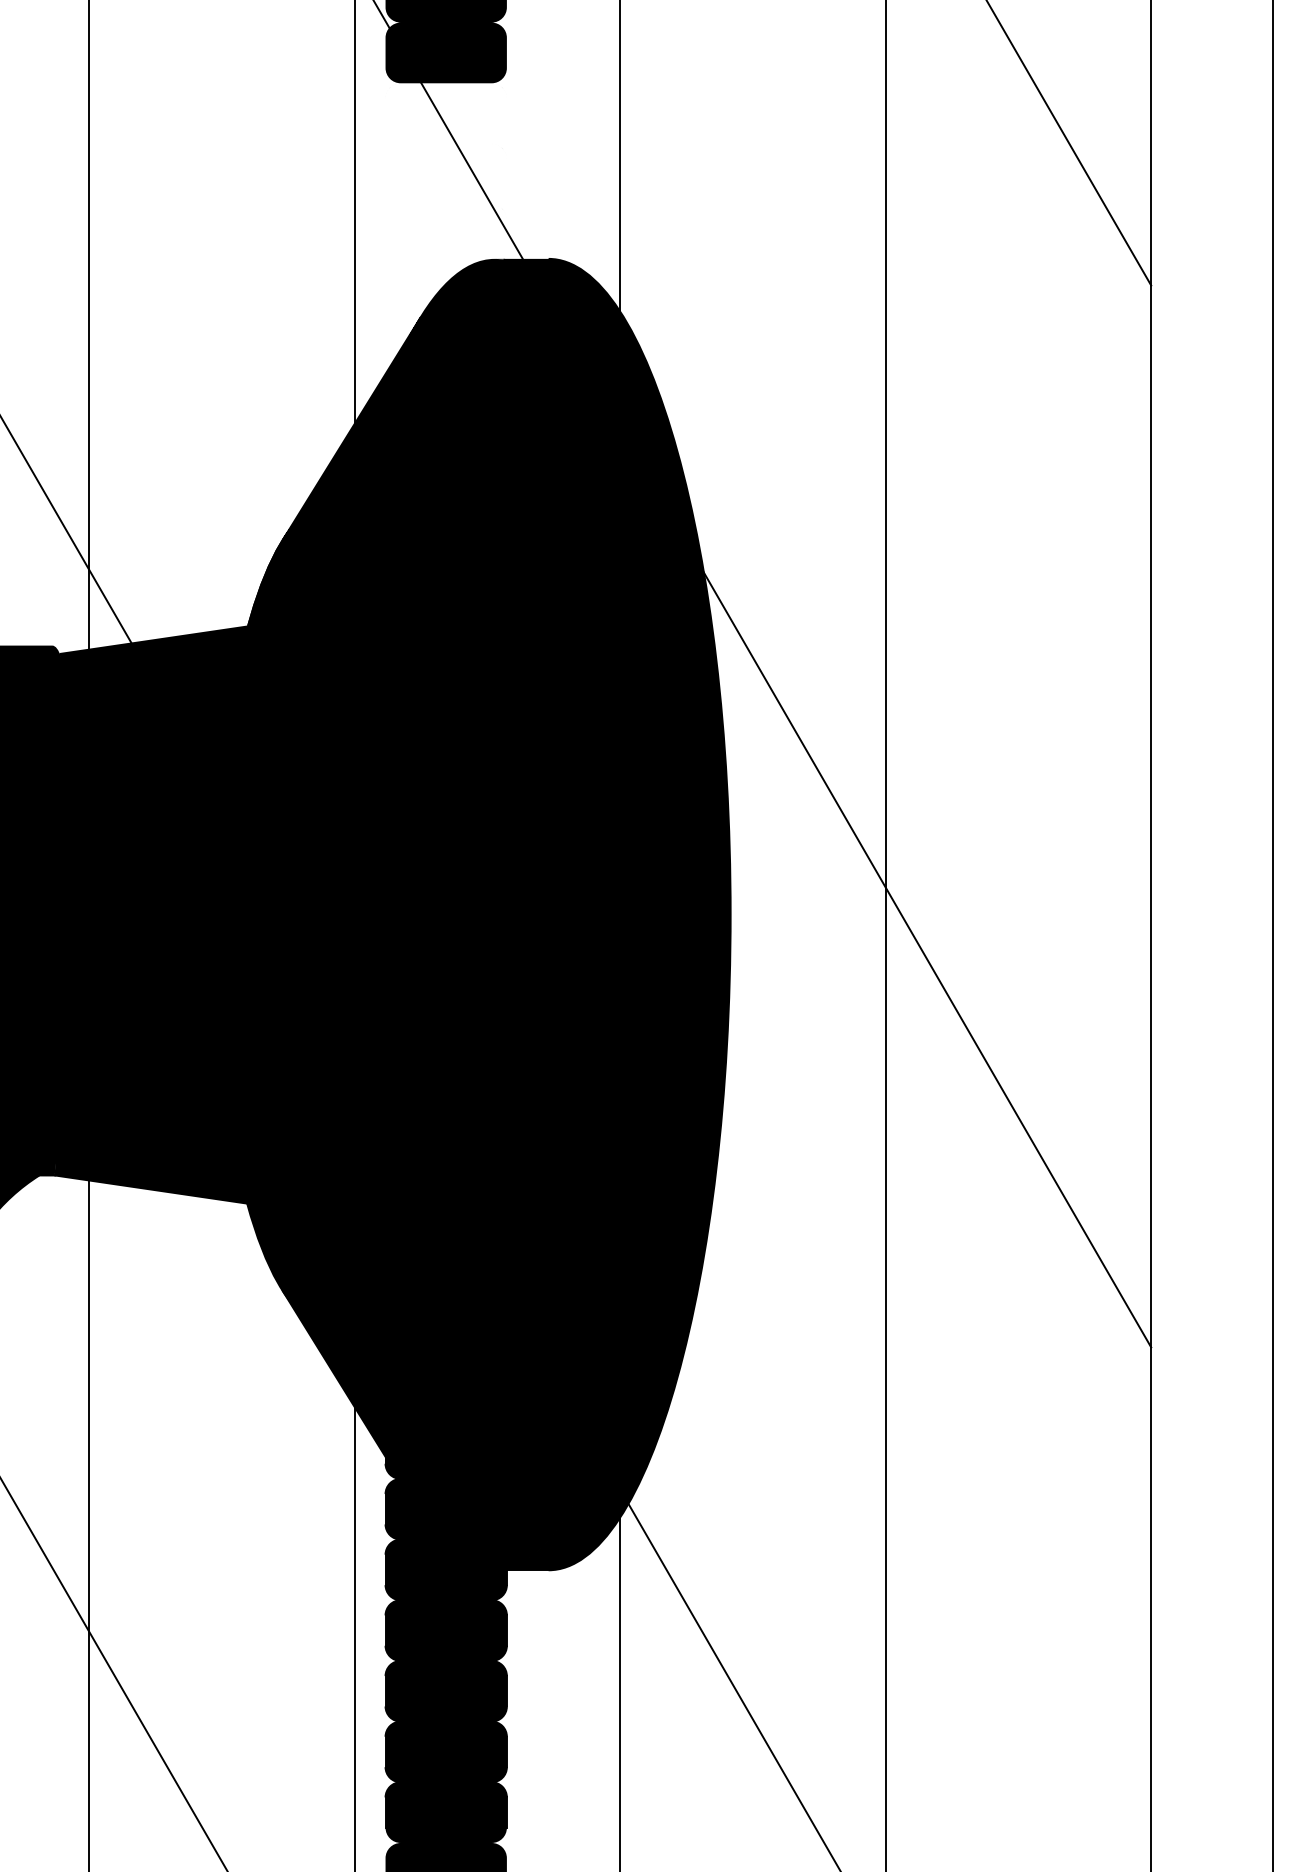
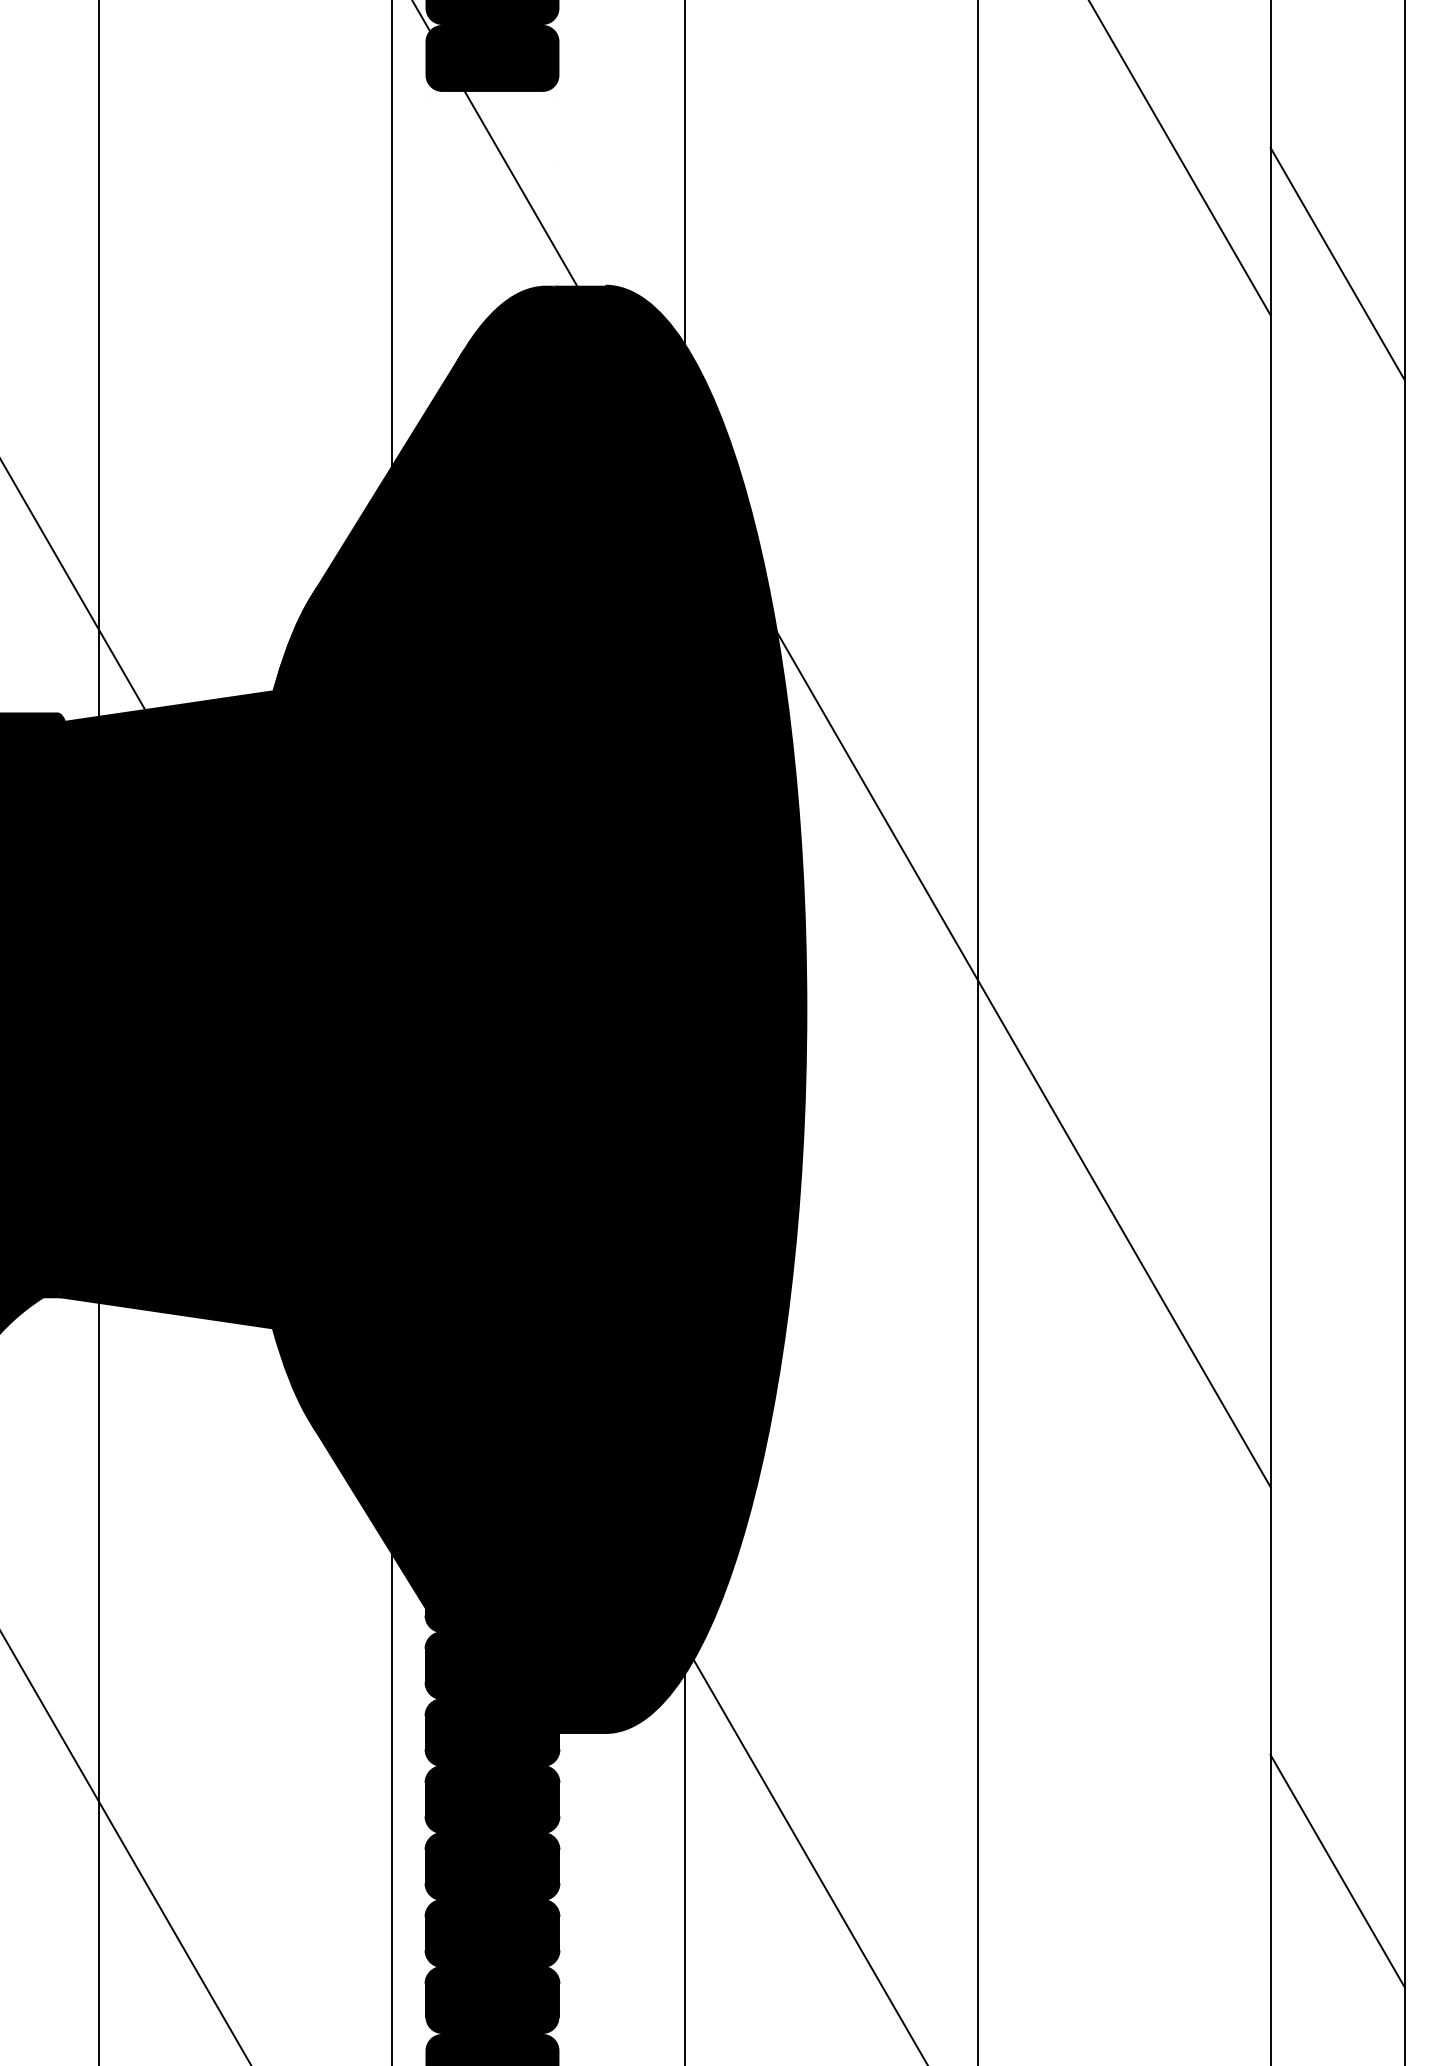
line: (1211, 238) -> (1337, 263), added
line: (1211, 1694) -> (1337, 1870), added

